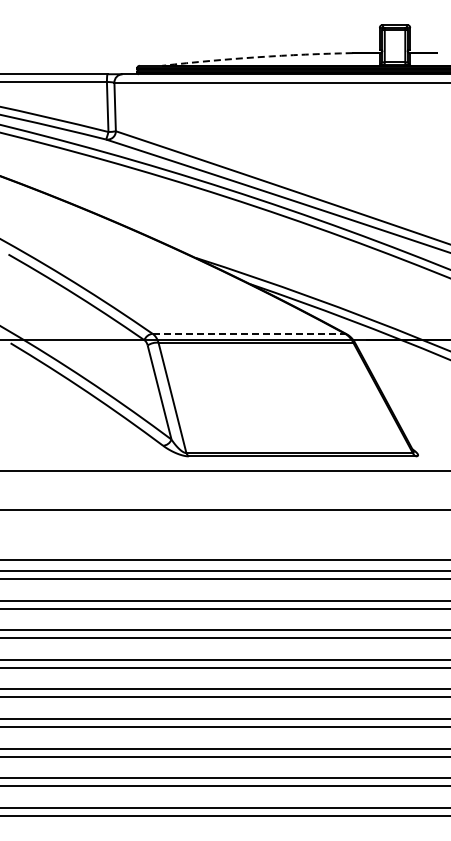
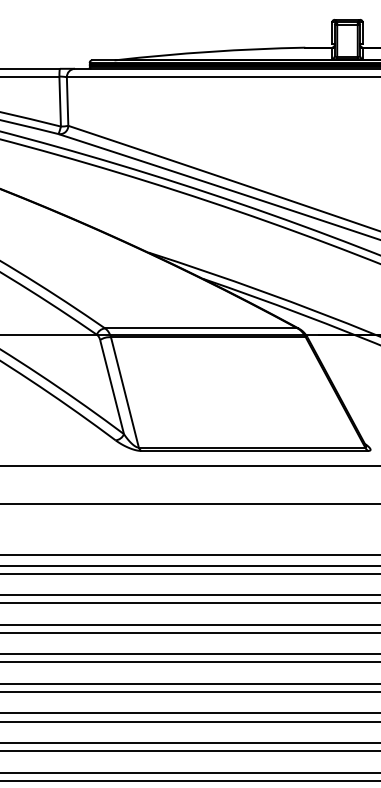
arc: (257, 57) -> (209, 52), dashed -> solid
line: (249, 333) -> (201, 328), dashed -> solid

